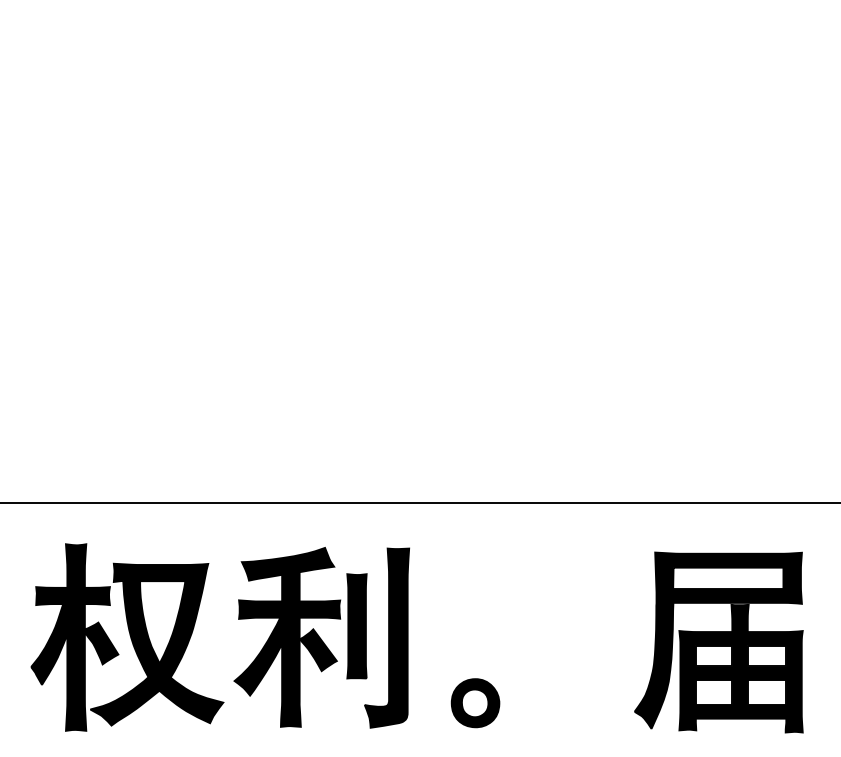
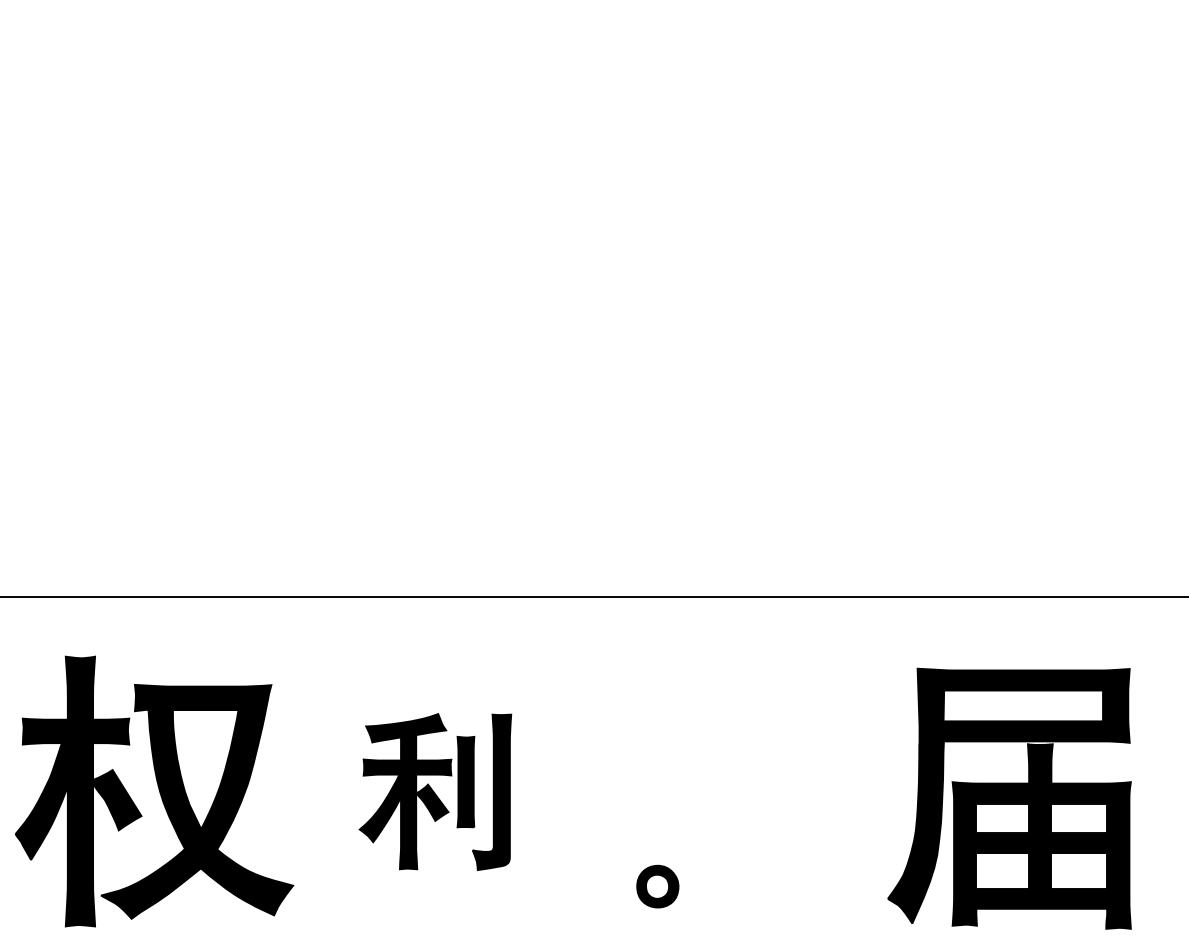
part: (321, 637) -> (435, 791), size x0.6
part: (475, 703) -> (657, 886), size x0.6

